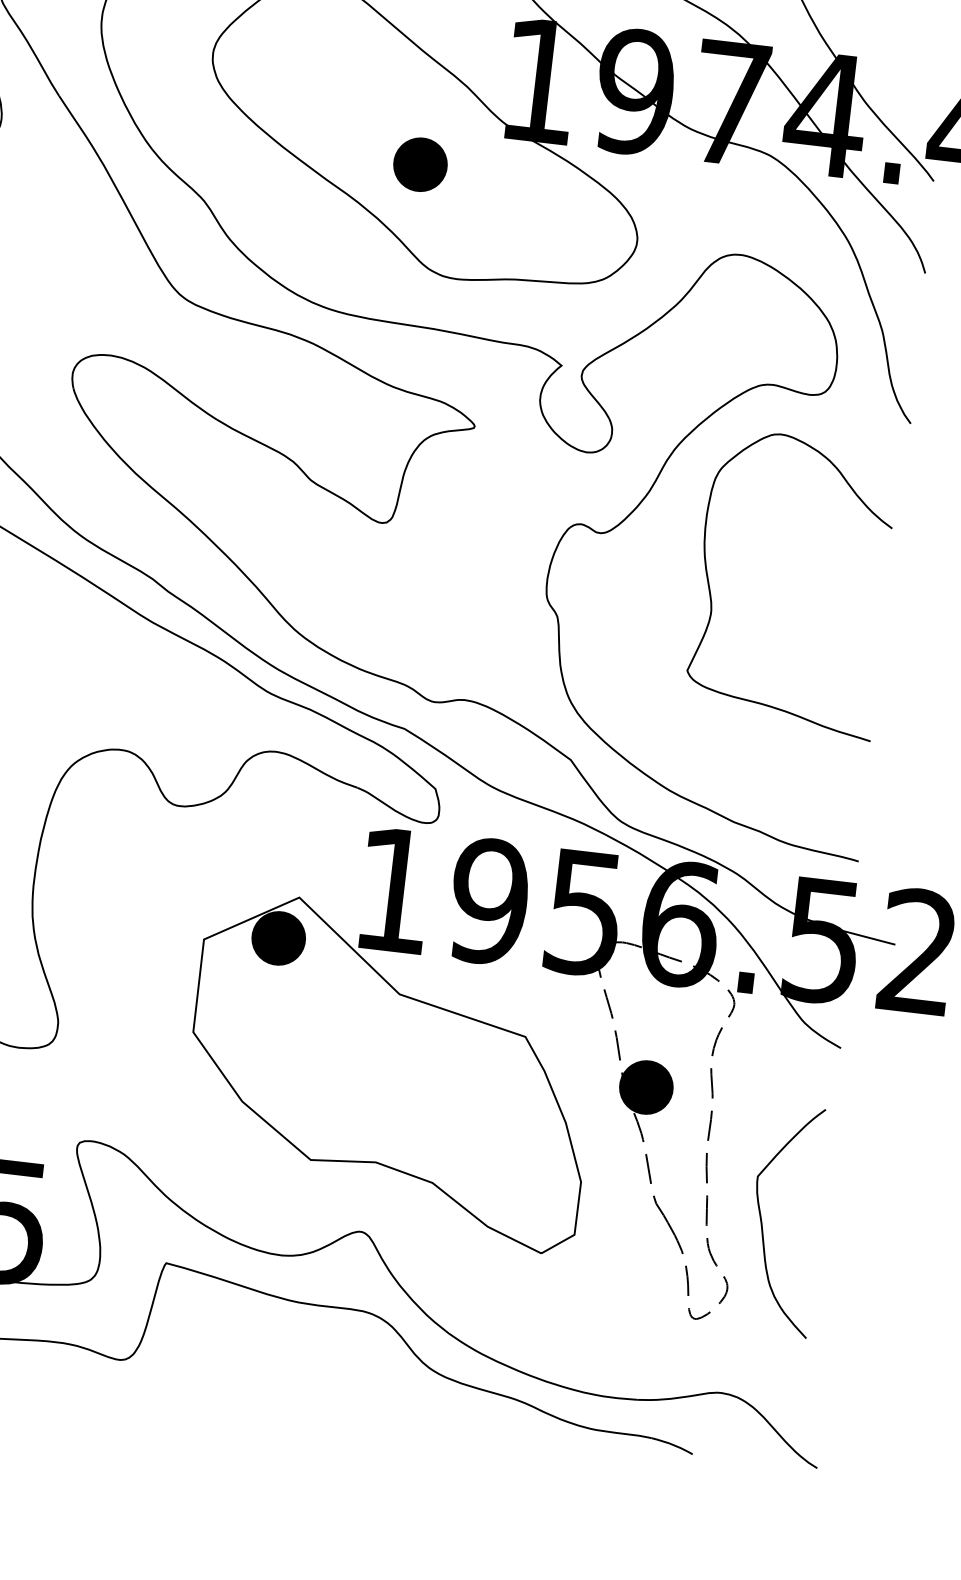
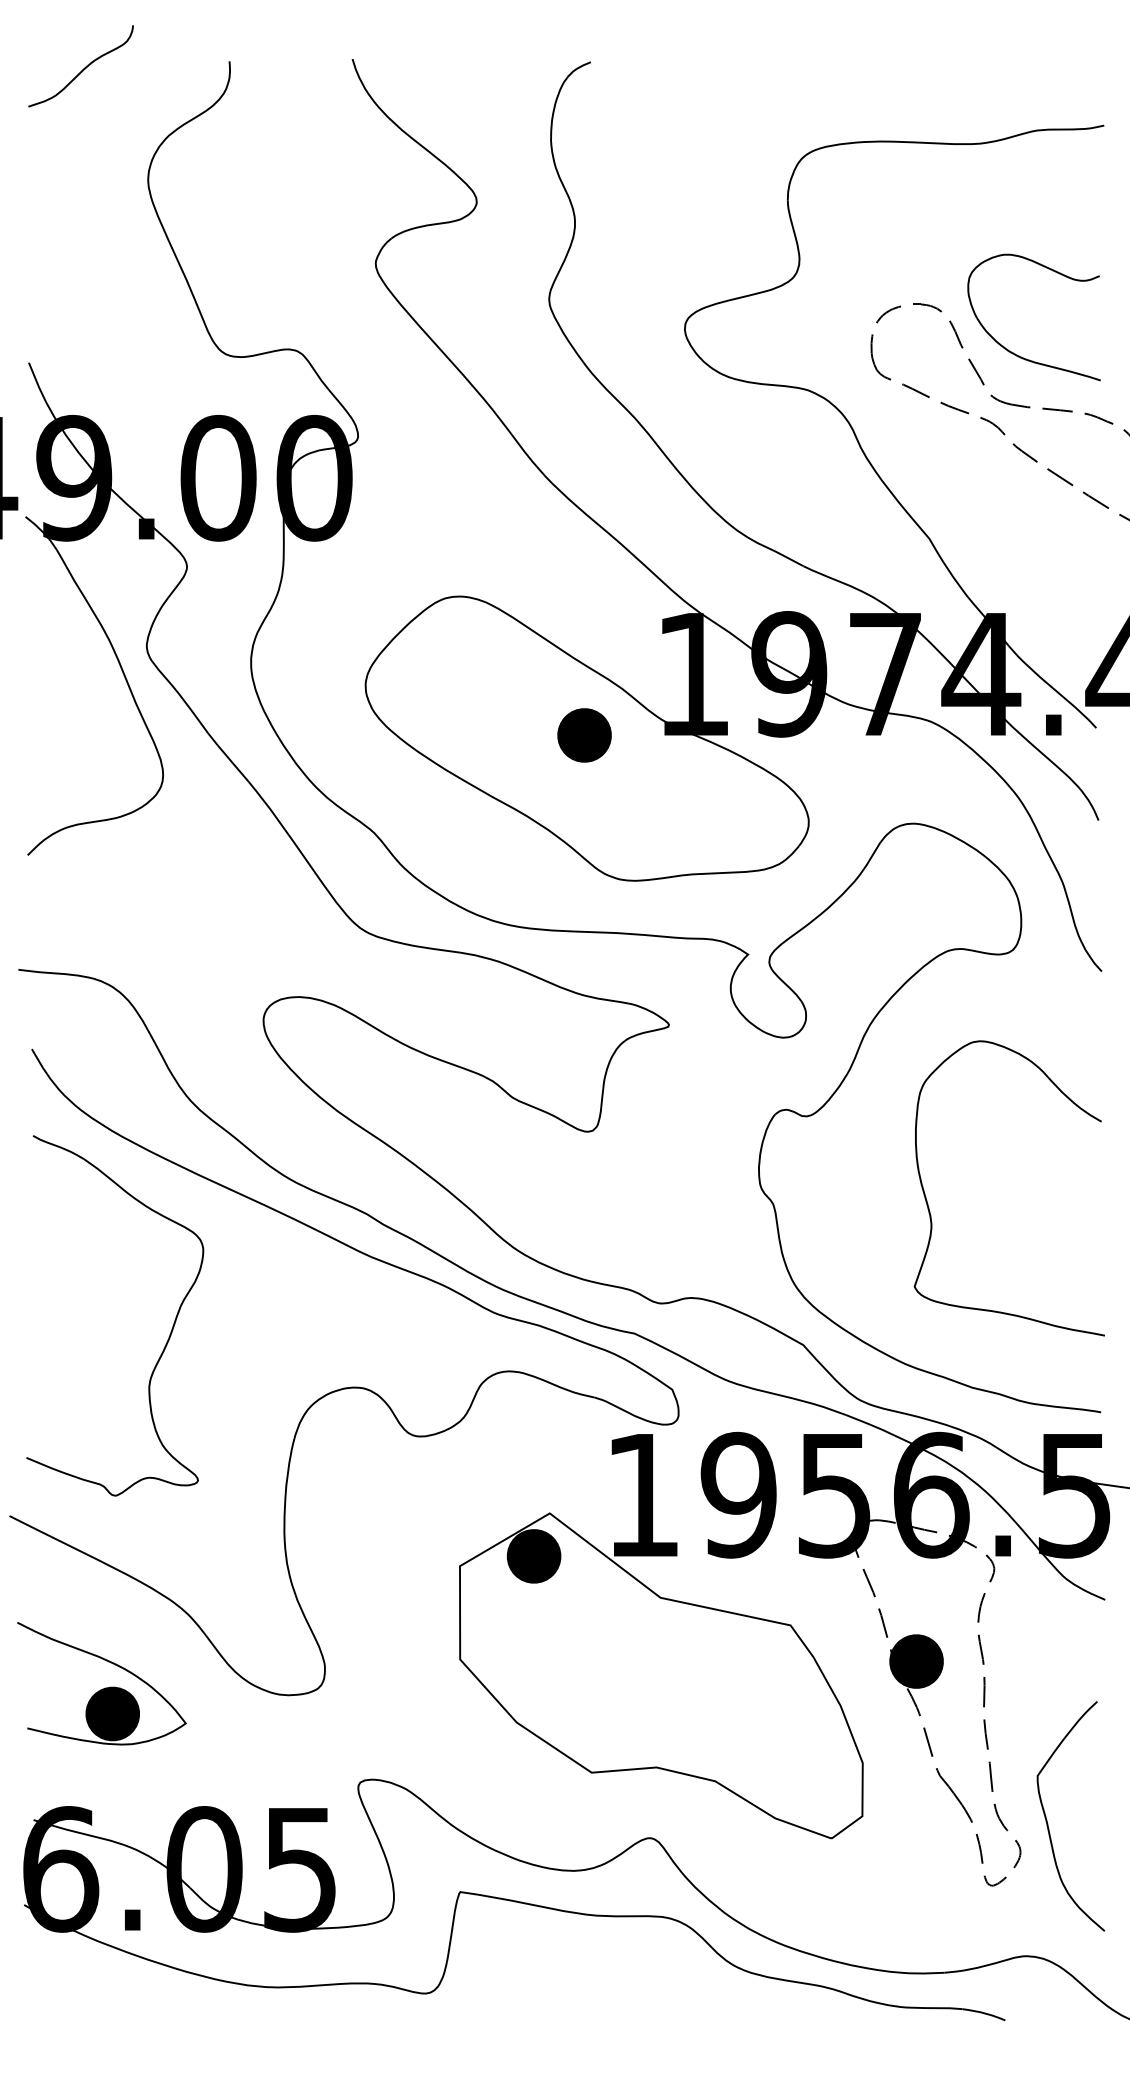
part: (420, 164) -> (584, 735), moved
curve: (711, 593) -> (929, 1207), moved
curve: (763, 1225) -> (1048, 1823), moved

